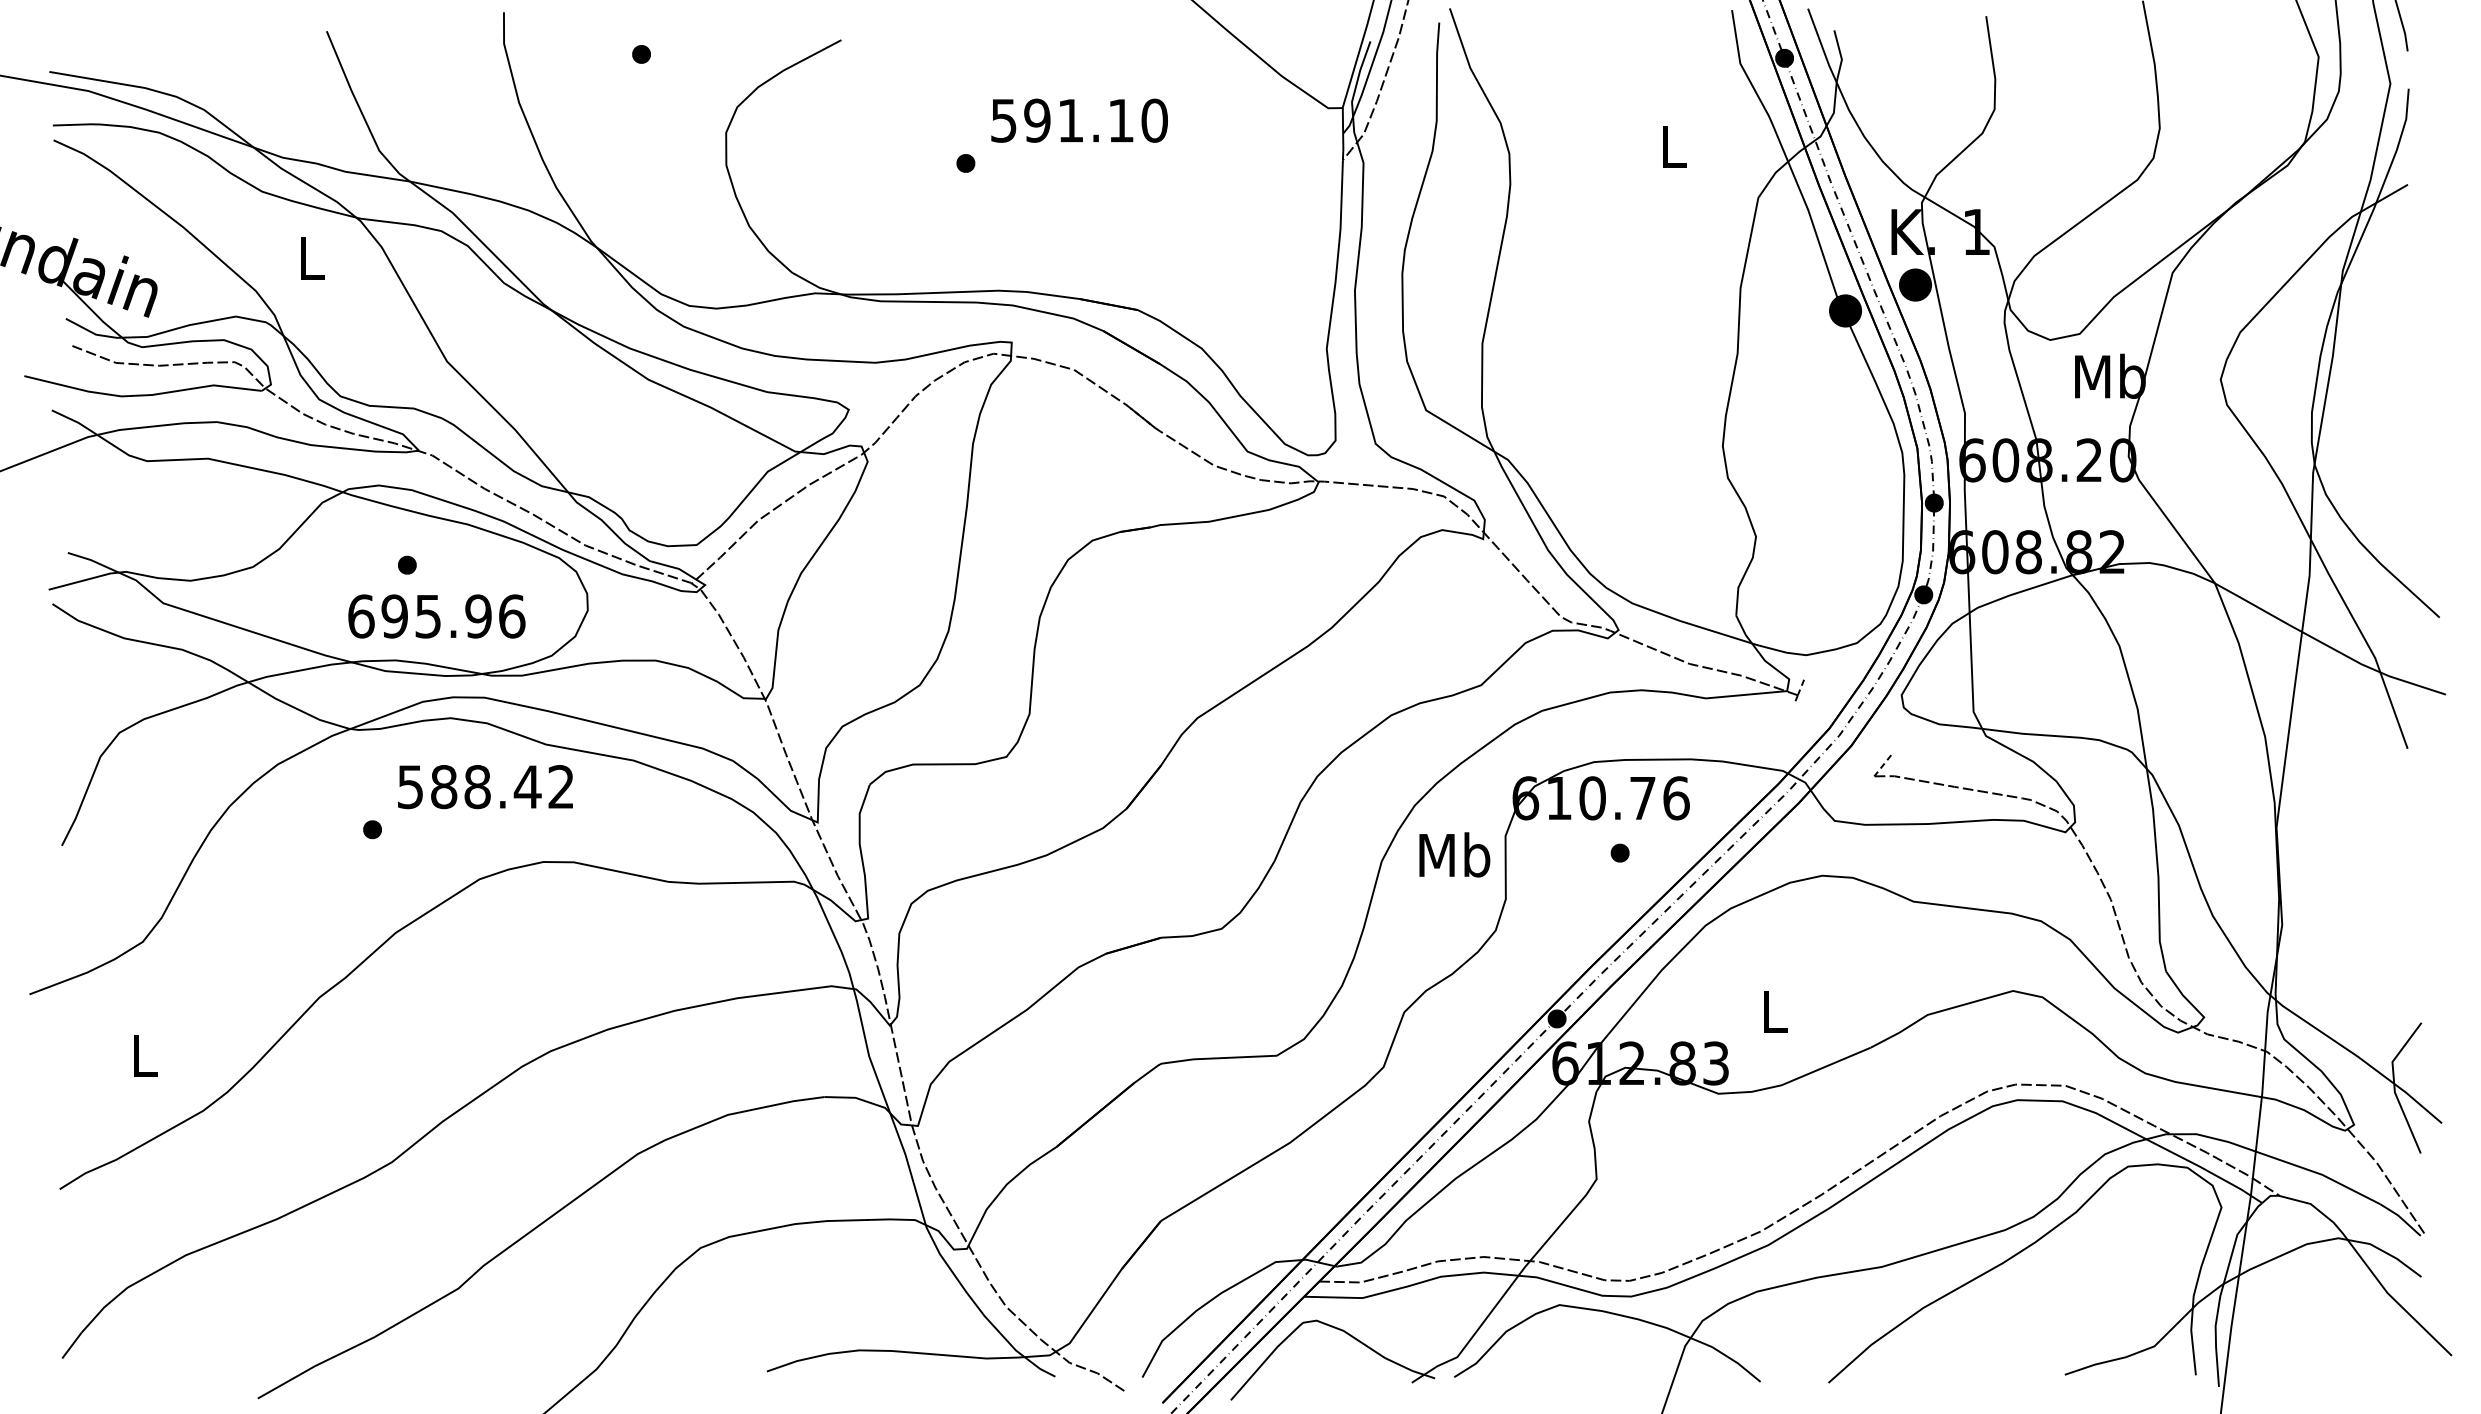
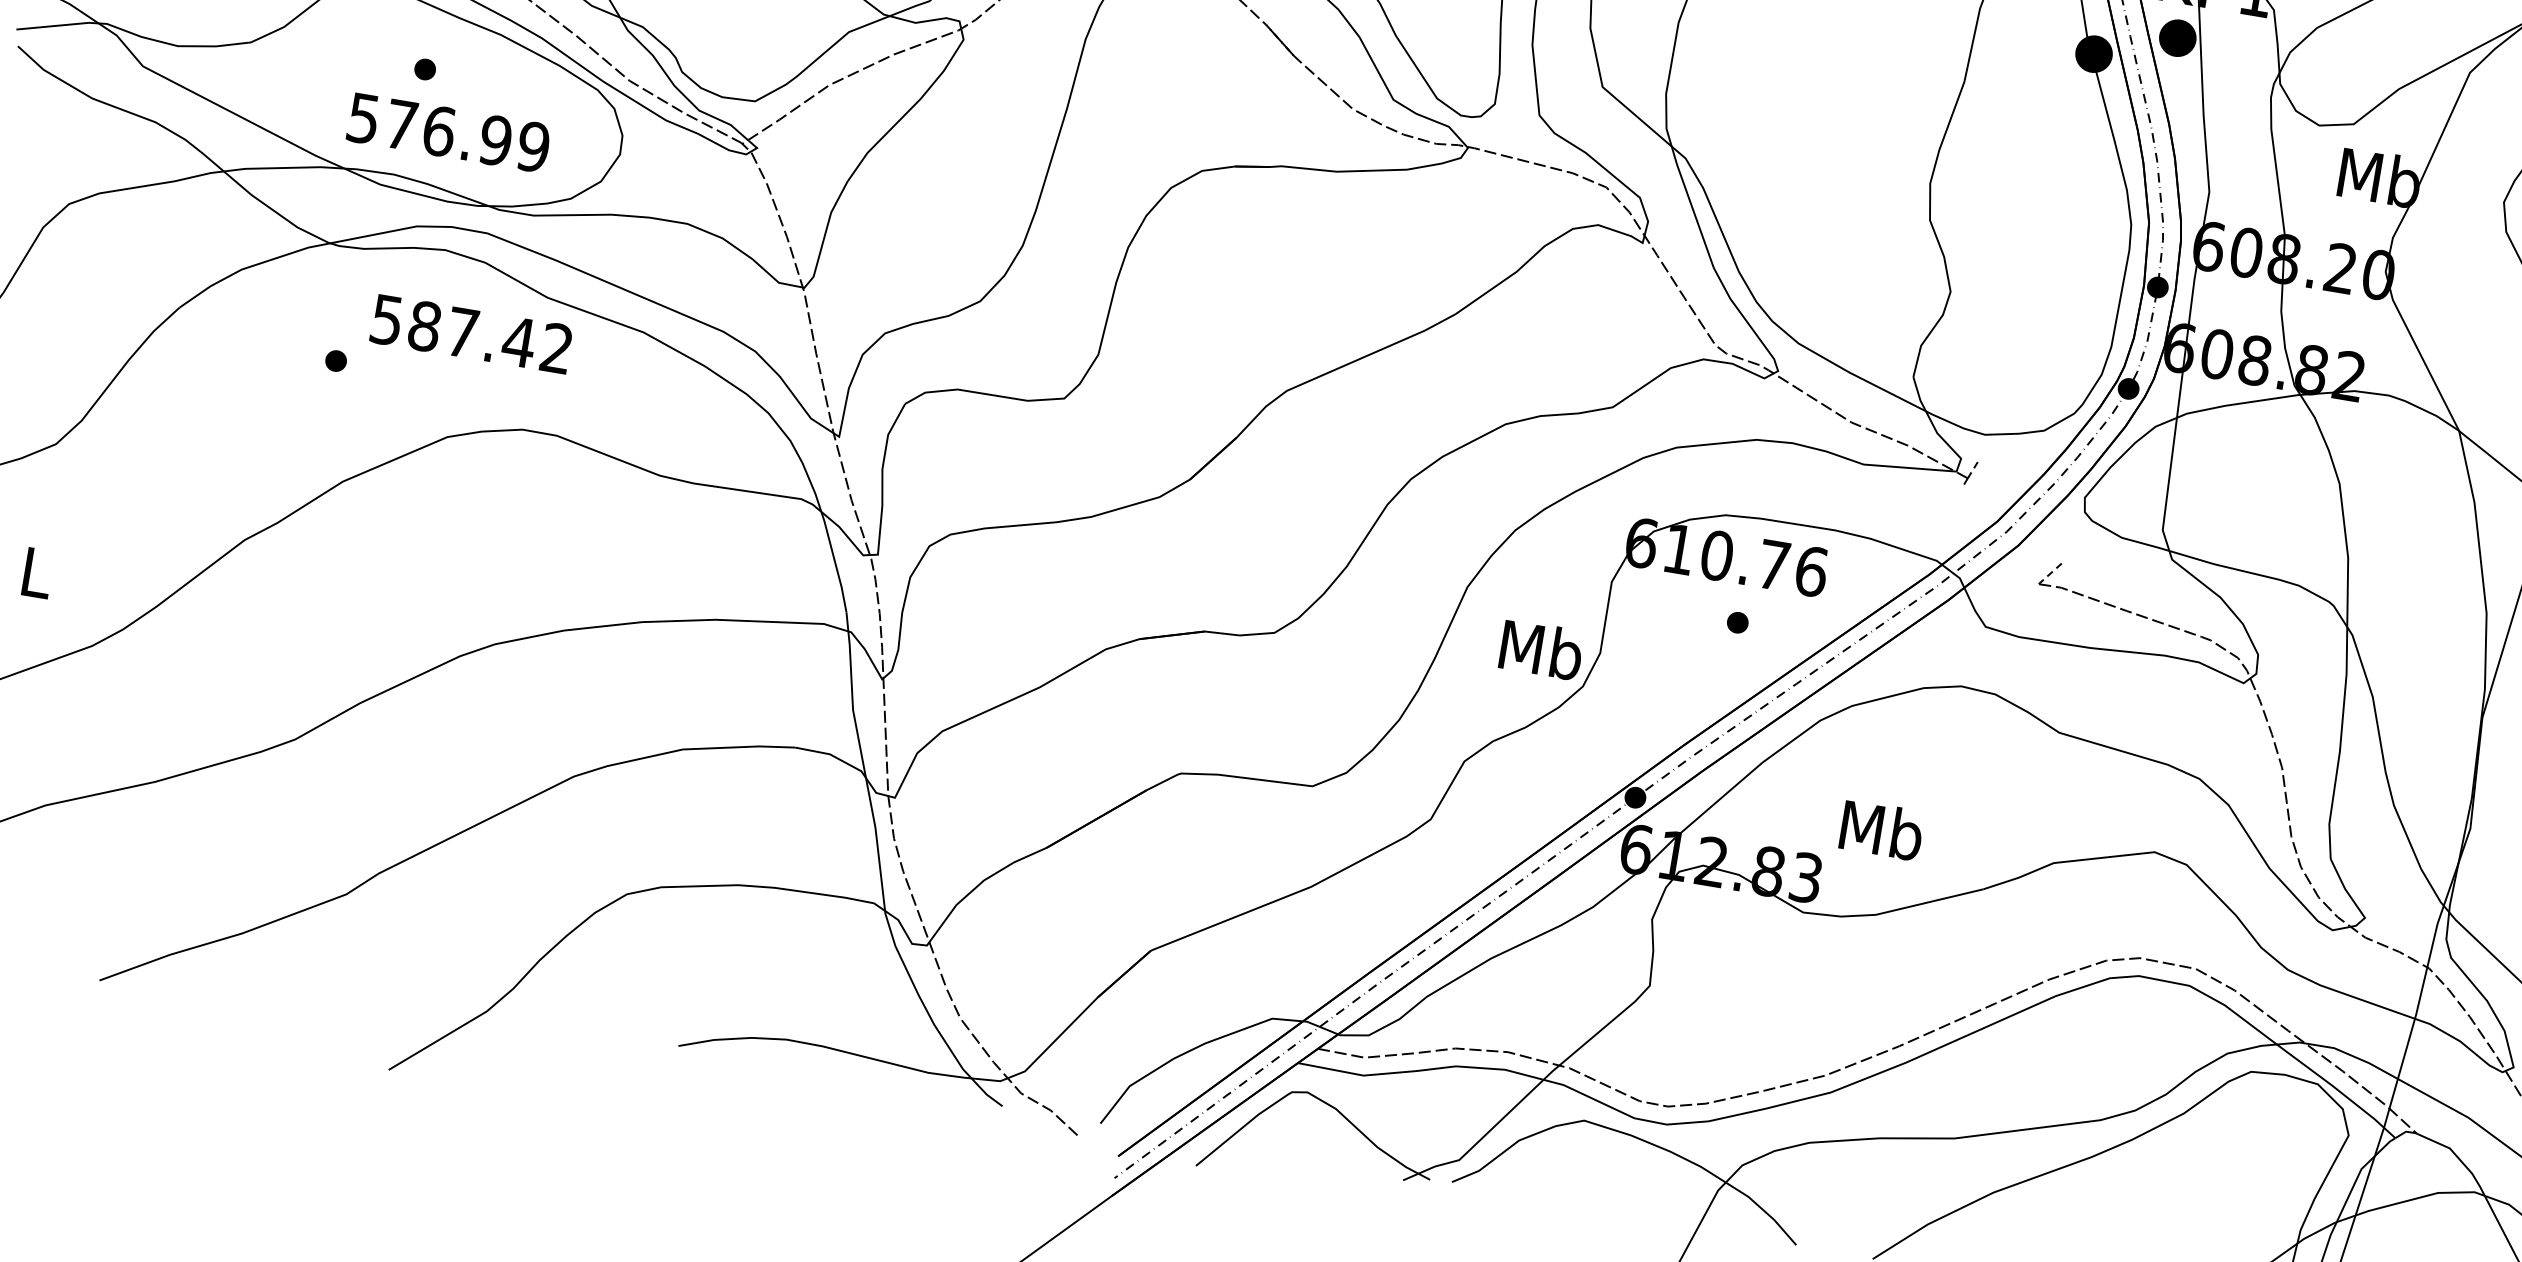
text: (436, 616) -> (448, 132), 695.96 -> 576.99
text: (477, 787) -> (462, 333), 588.42 -> 587.42
text: (1454, 854) -> (1541, 649), moved
text: (1774, 1011) -> (1881, 830), L -> Mb

